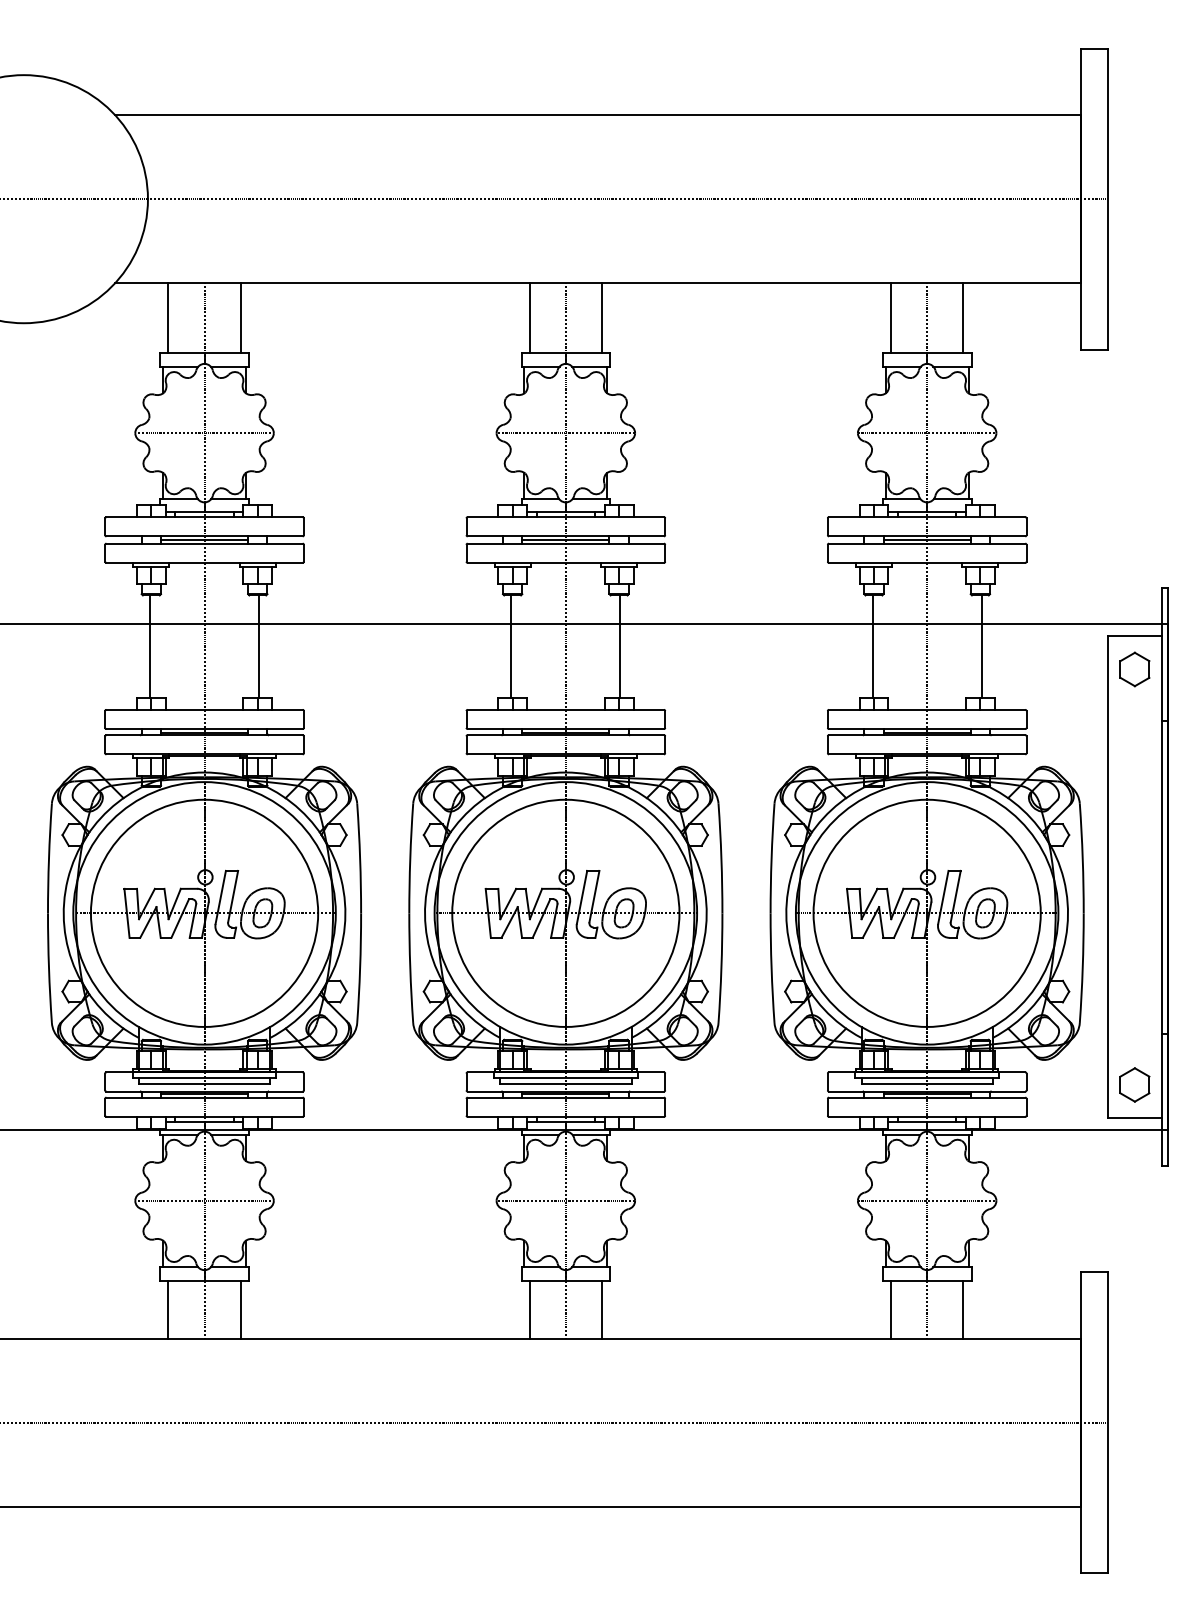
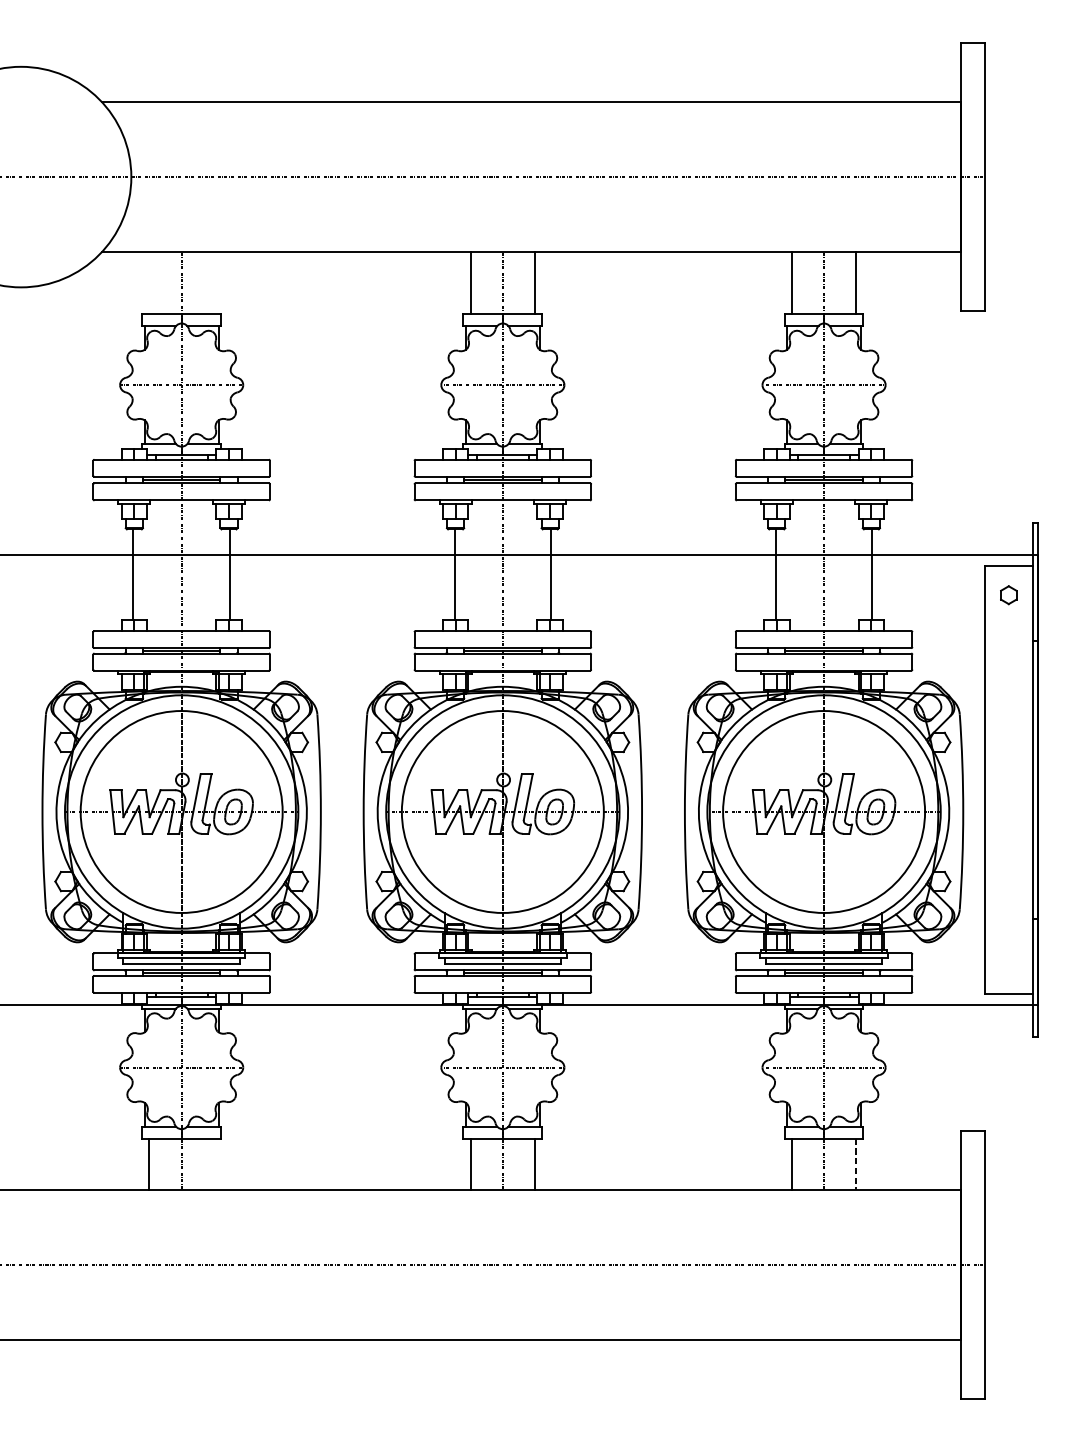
line: (168, 318) -> (149, 283), removed
line: (240, 318) -> (213, 283), removed
part: (1134, 669) -> (1008, 595), size x0.6
part: (1134, 1084) -> (1008, 964), removed
line: (240, 1309) -> (213, 1164), removed
line: (963, 1309) -> (856, 1164), solid -> dashed

